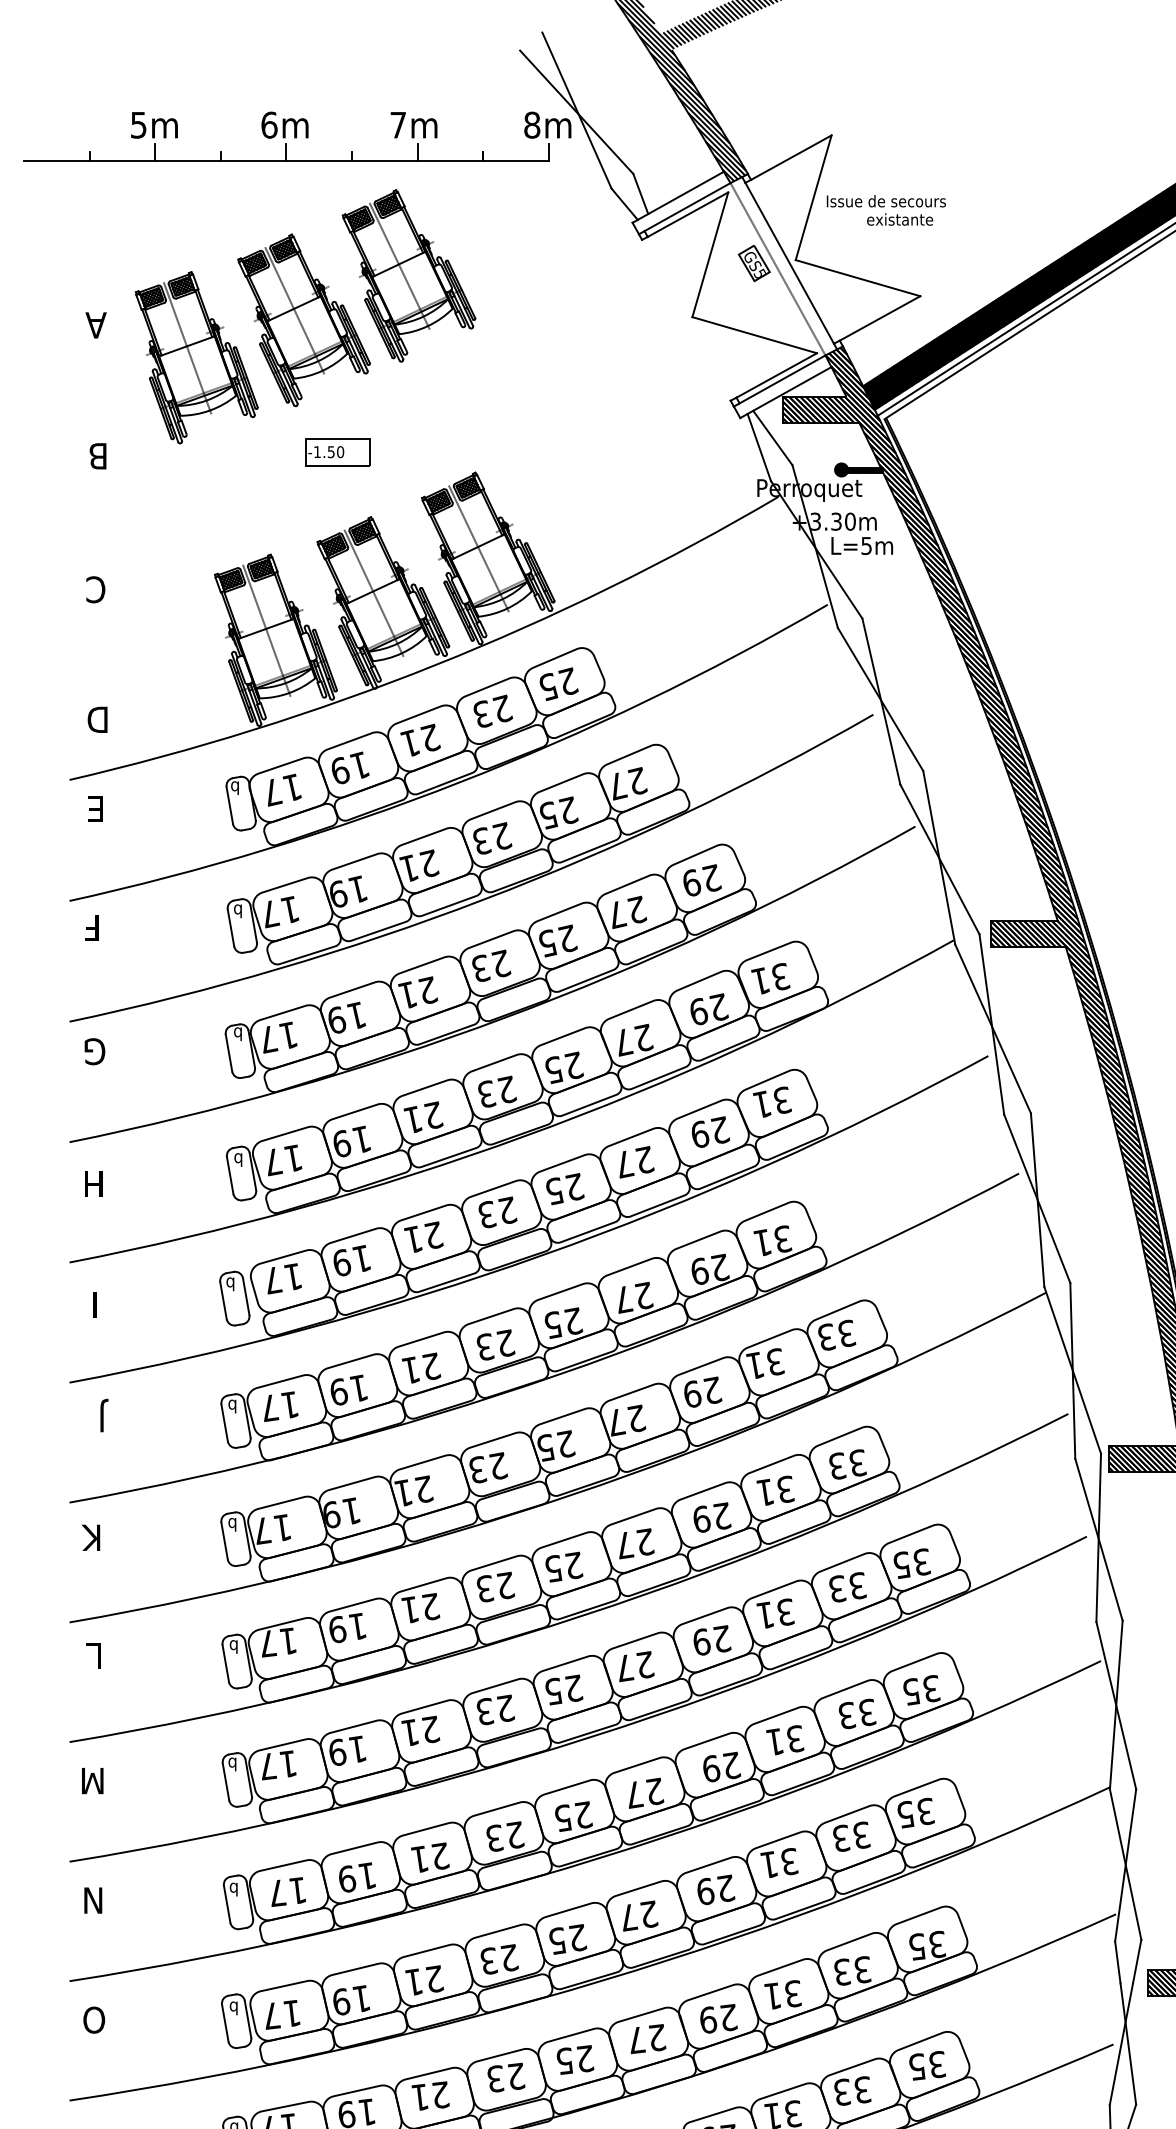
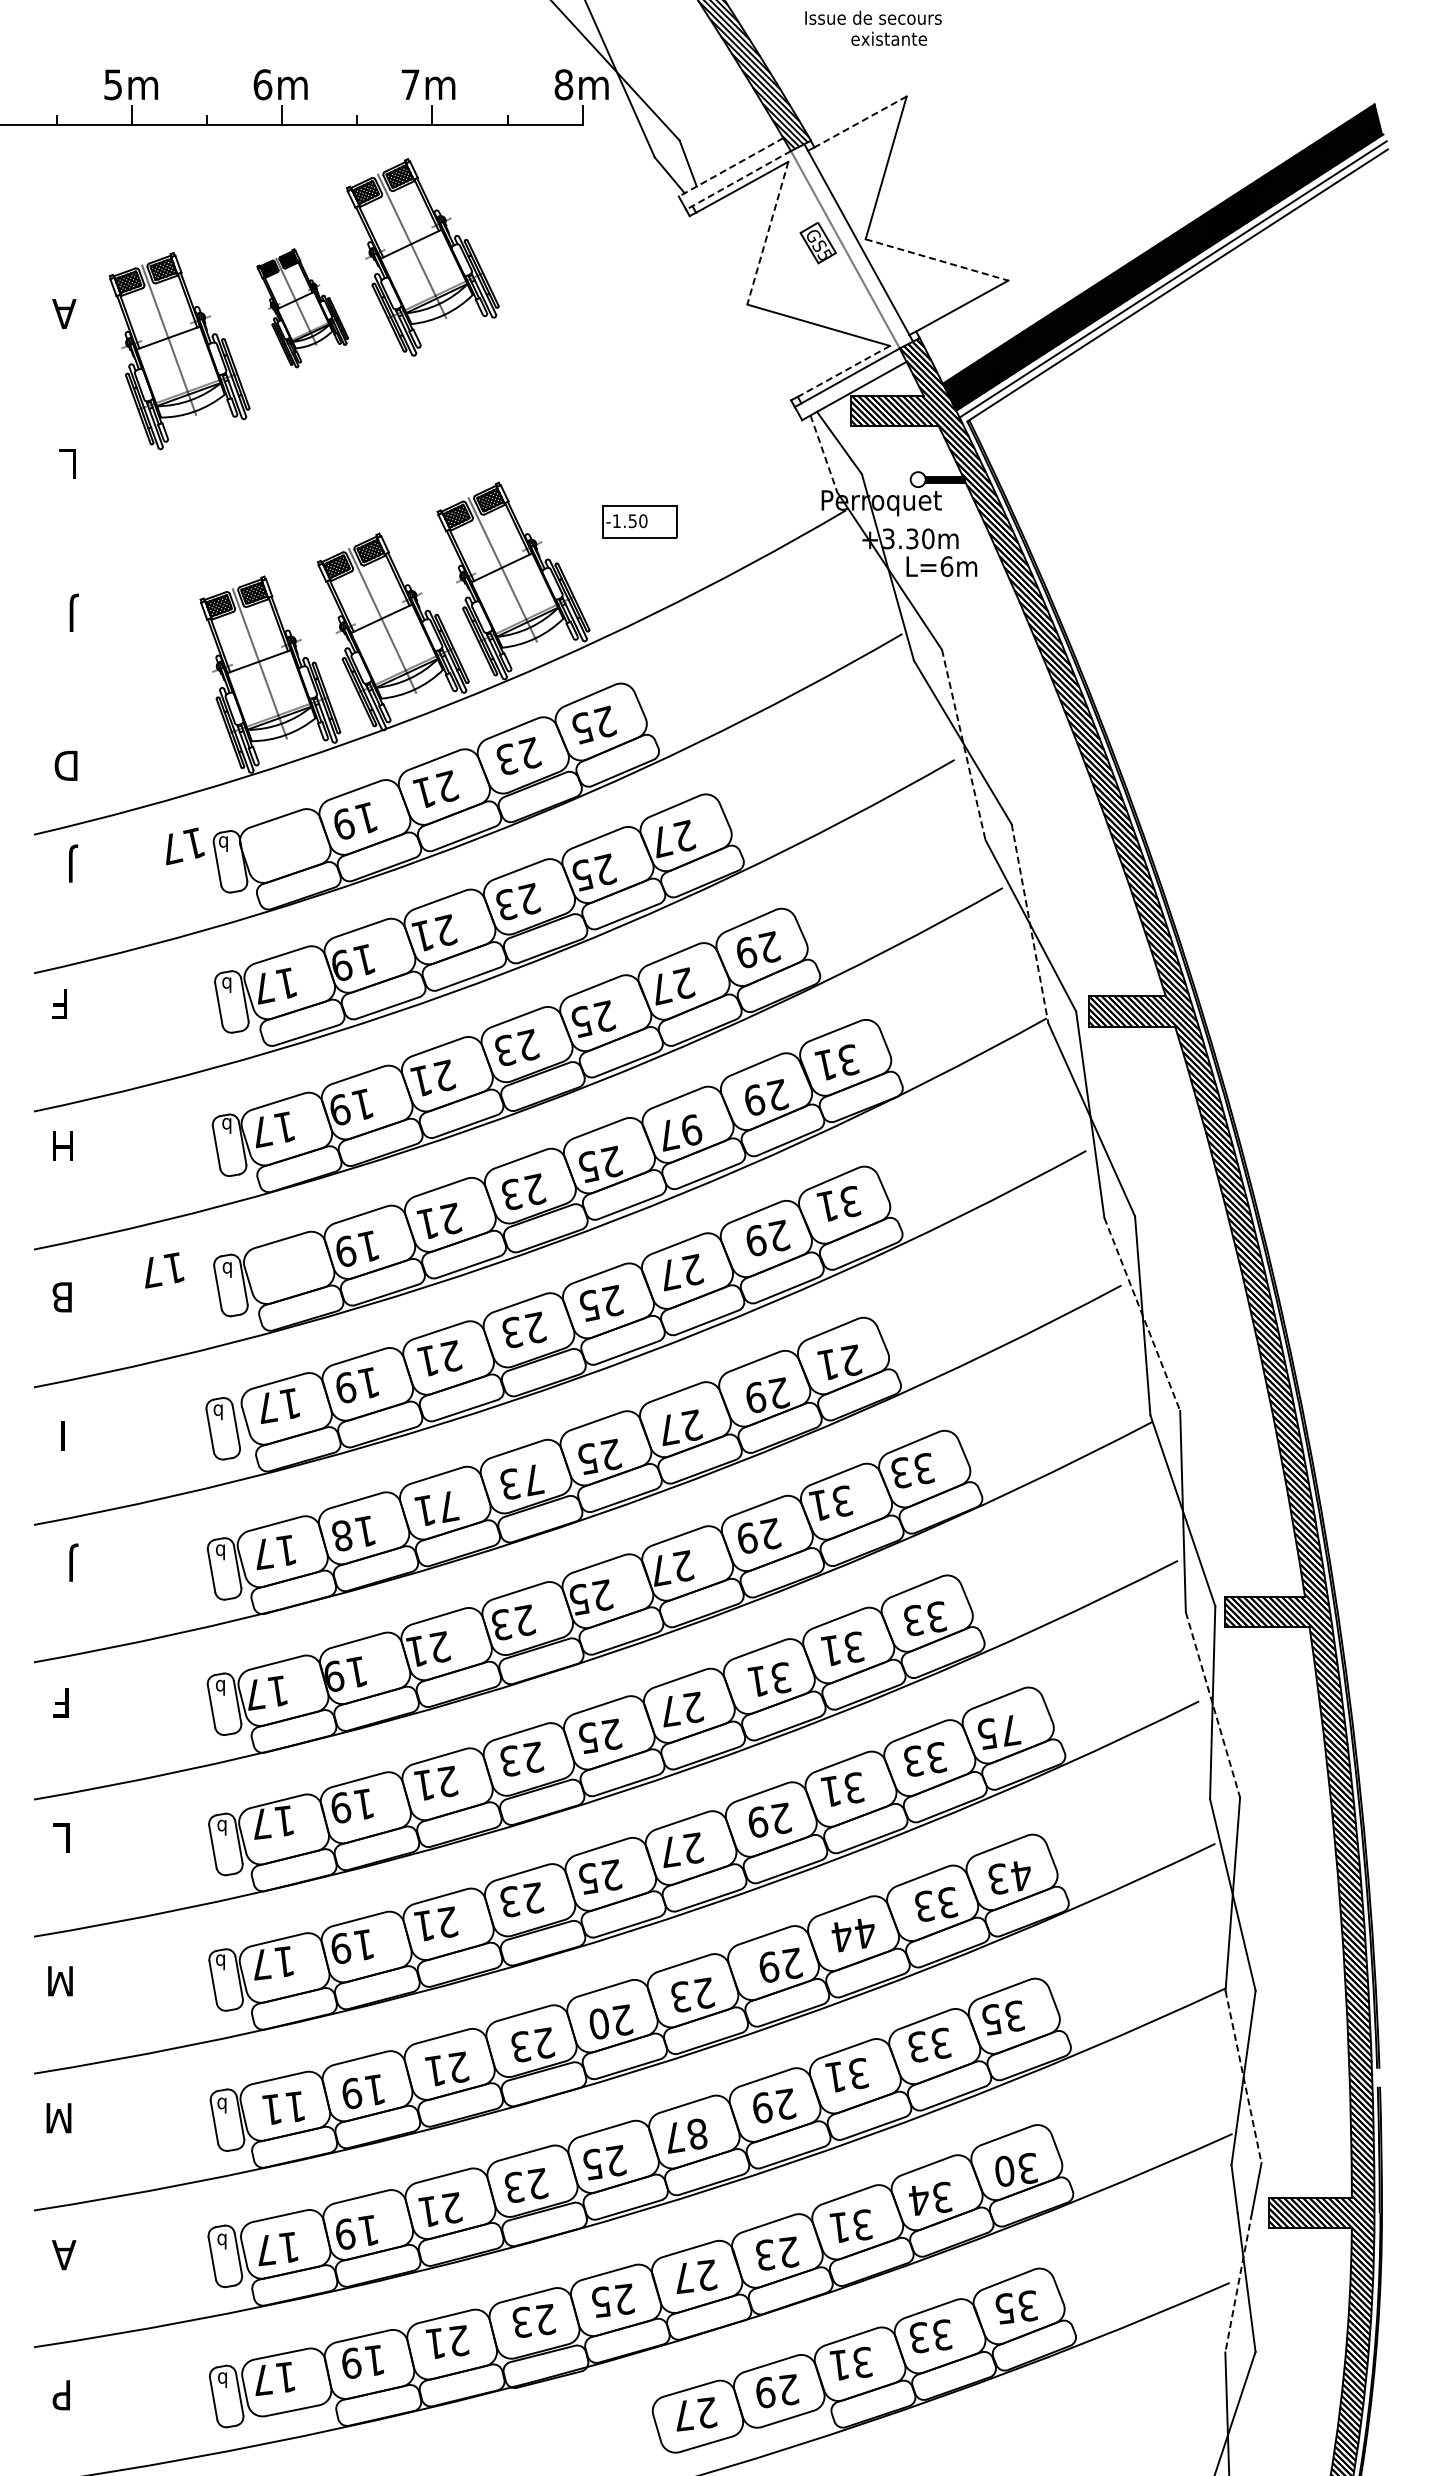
line: (791, 157) -> (860, 121), solid -> dashed
line: (677, 197) -> (730, 167), solid -> dashed
line: (684, 208) -> (738, 180), solid -> dashed
text: (886, 209) -> (873, 27), moved
line: (710, 255) -> (767, 233), solid -> dashed
line: (858, 278) -> (937, 260), solid -> dashed
part: (304, 320) -> (302, 308), size x0.6
line: (776, 375) -> (843, 371), solid -> dashed
line: (758, 447) -> (823, 453), solid -> dashed
part: (337, 452) -> (639, 521), moved
text: (97, 455) -> (66, 463), B -> L
fill: (840, 469) -> (917, 479), removed
text: (866, 545) -> (946, 566), L=5m -> L=6m
text: (97, 585) -> (65, 612), C -> J
line: (881, 701) -> (963, 744), solid -> dashed
text: (284, 790) -> (185, 846), moved
text: (97, 805) -> (66, 863), E -> J
line: (939, 858) -> (1030, 924), solid -> dashed
text: (643, 1037) -> (691, 1129), 27 -> 97
text: (94, 1051) -> (62, 1145), G -> H
text: (284, 1160) -> (164, 1270), moved
text: (93, 1184) -> (61, 1297), H -> B
line: (1037, 1198) -> (1142, 1314), solid -> dashed
text: (783, 1239) -> (851, 1360), 31 -> 21
text: (505, 1342) -> (533, 1479), 23 -> 73
text: (431, 1366) -> (448, 1506), 21 -> 71
text: (338, 1391) -> (342, 1535), 19 -> 18
text: (711, 1517) -> (769, 1679), 29 -> 31
text: (90, 1537) -> (58, 1702), K -> F
line: (1098, 1539) -> (1212, 1704), solid -> dashed
text: (922, 1562) -> (1010, 1730), 35 -> 75
text: (921, 1689) -> (1009, 1876), 35 -> 43
text: (785, 1740) -> (853, 1934), 31 -> 44
text: (634, 1795) -> (681, 1997), 27 -> 23
text: (563, 1817) -> (599, 2023), 25 -> 20
line: (1125, 1864) -> (1243, 2076), solid -> dashed
text: (277, 1893) -> (272, 2109), 17 -> 11
text: (89, 1900) -> (56, 2118), N -> M
text: (648, 1913) -> (697, 2133), 27 -> 87
text: (916, 1946) -> (1004, 2170), 35 -> 30
text: (841, 1971) -> (918, 2199), 33 -> 34
text: (94, 2019) -> (62, 2254), O -> A
text: (708, 2019) -> (765, 2254), 29 -> 23
line: (1121, 2044) -> (1238, 2282), solid -> dashed

